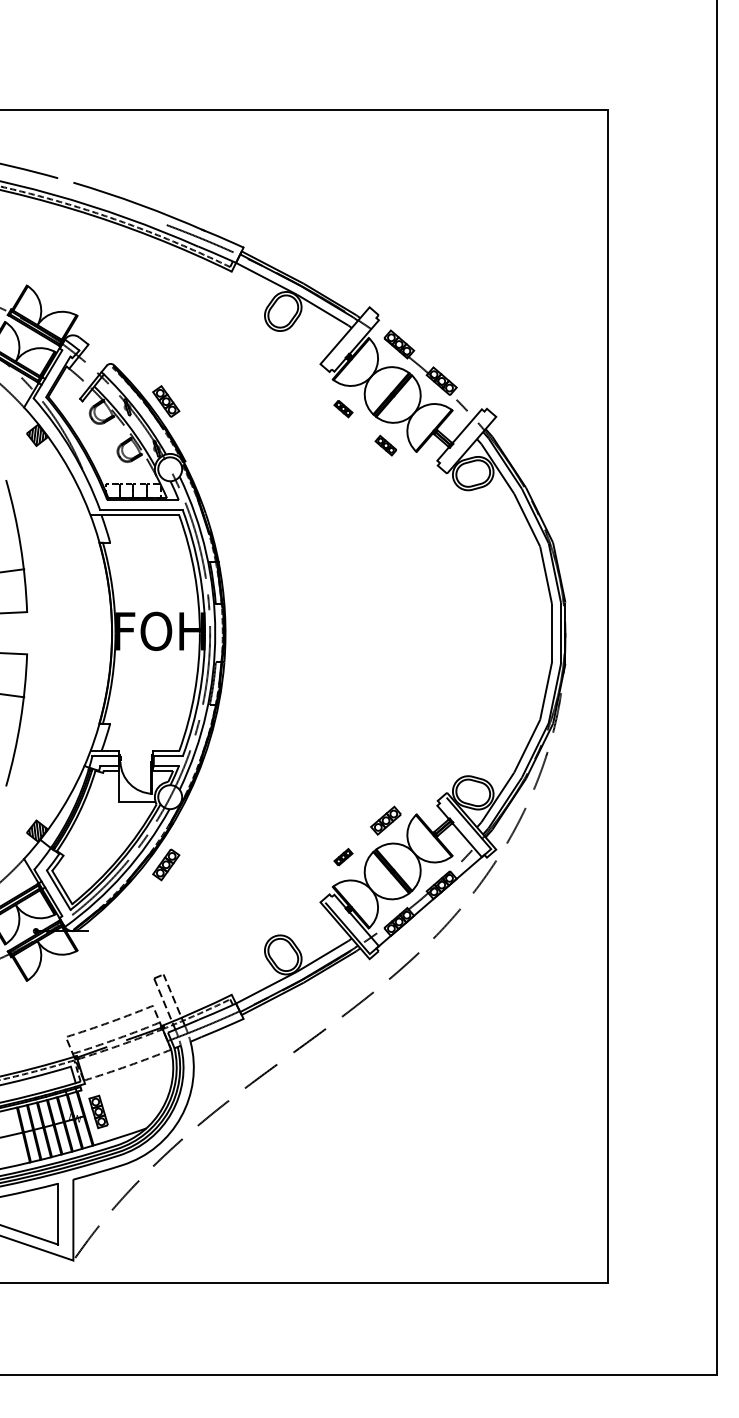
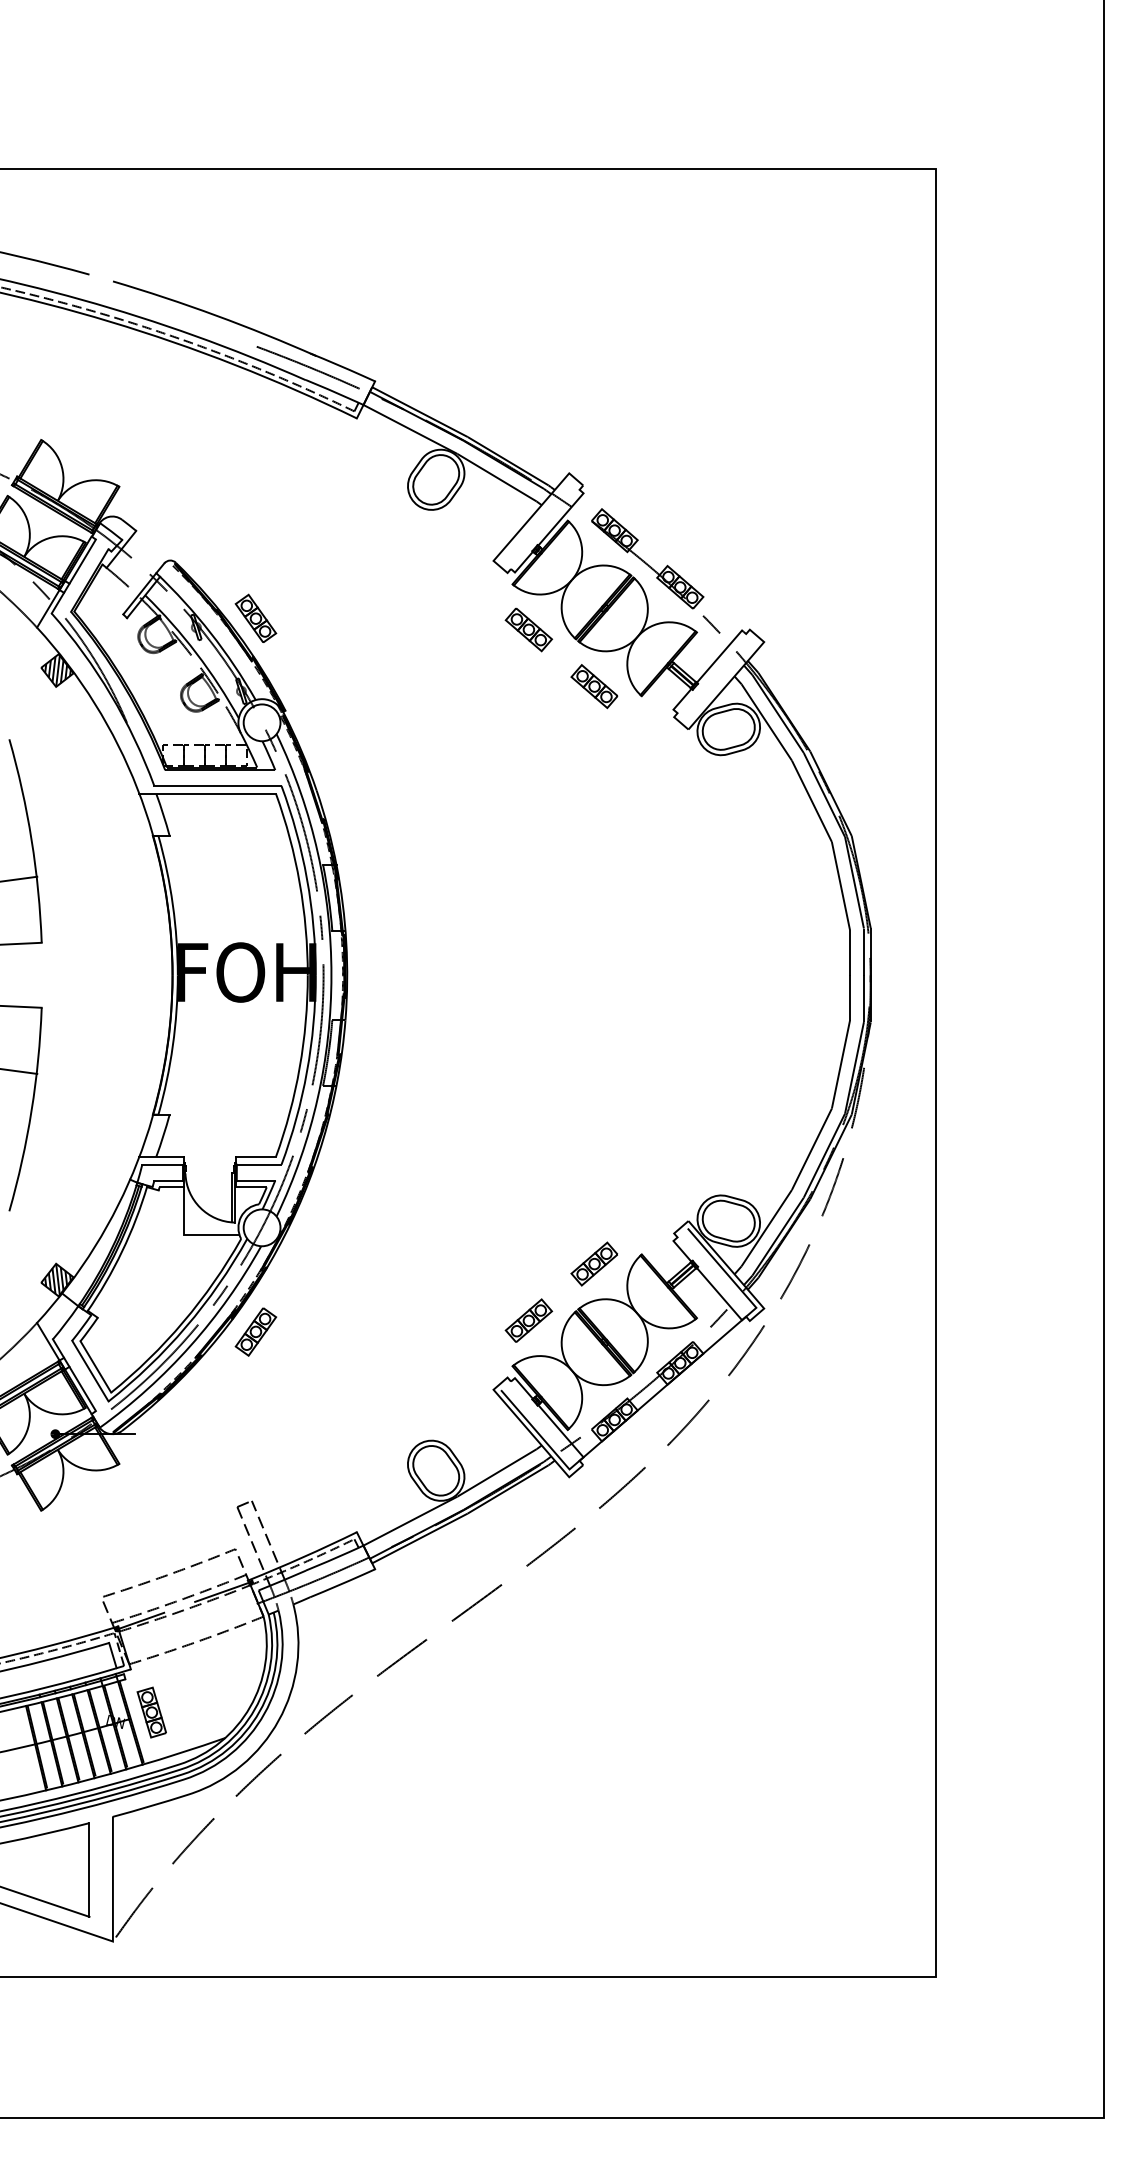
part: (343, 408) -> (528, 629), size x1.67
part: (385, 445) -> (593, 686), size x1.43
part: (343, 856) -> (528, 1319), size x1.67

